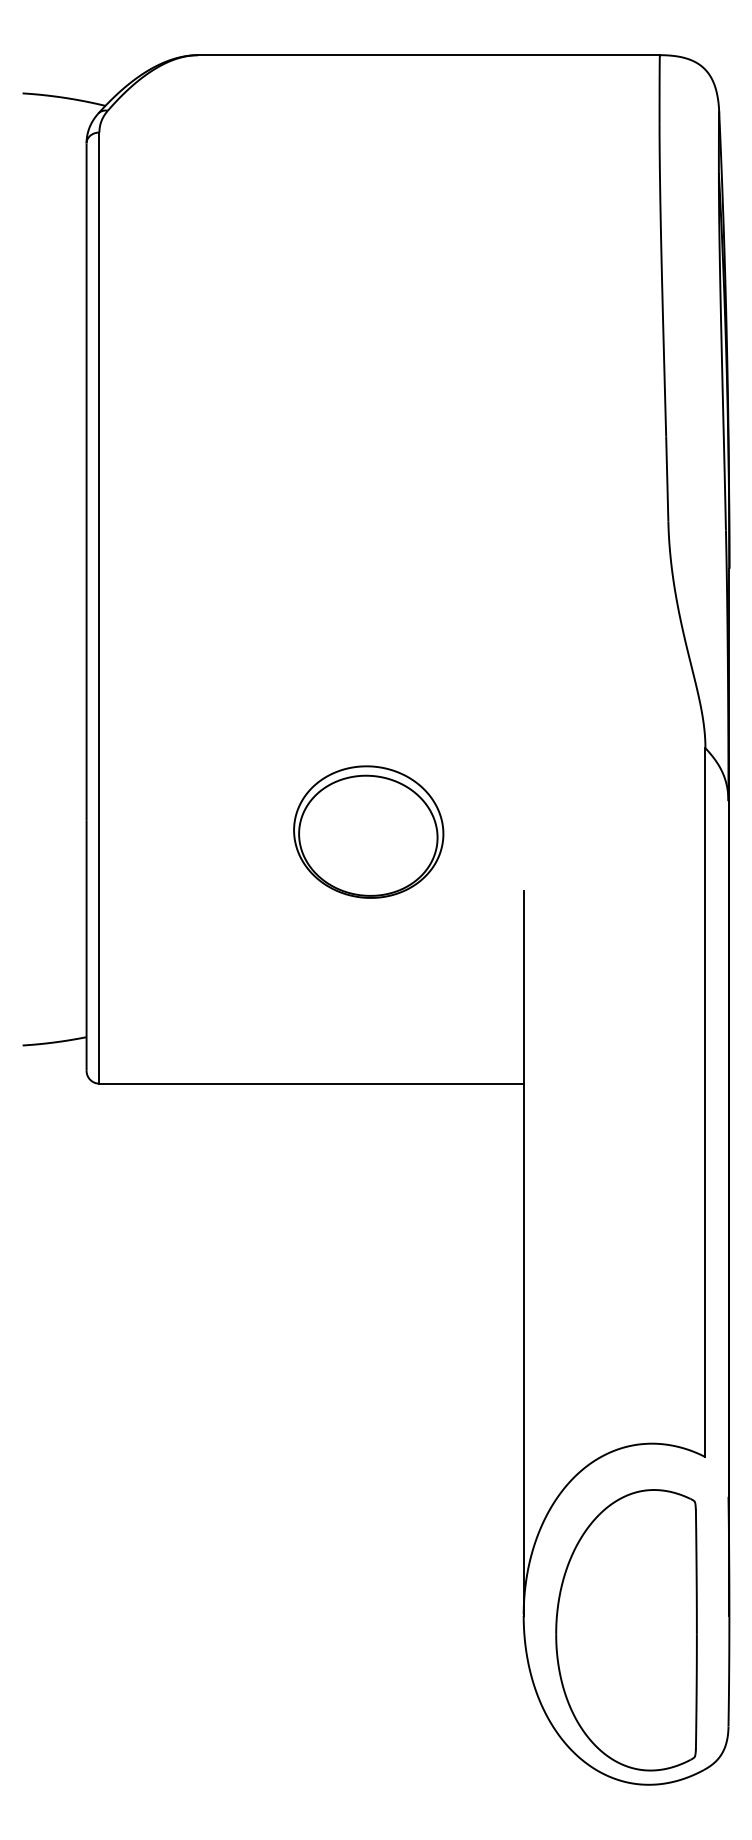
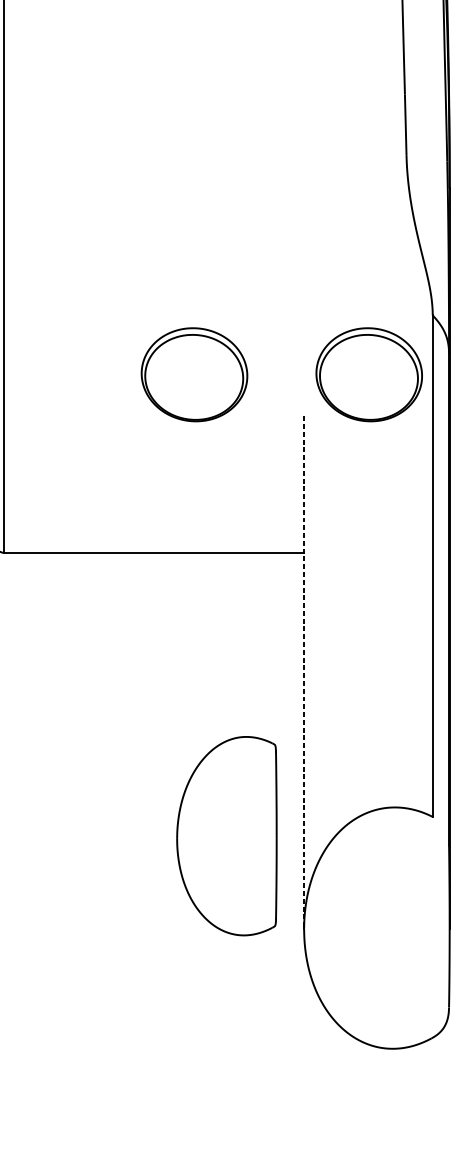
part: (615, 831) -> (369, 374), added
line: (523, 1253) -> (304, 672), solid -> dashed
part: (626, 1630) -> (226, 836), moved

